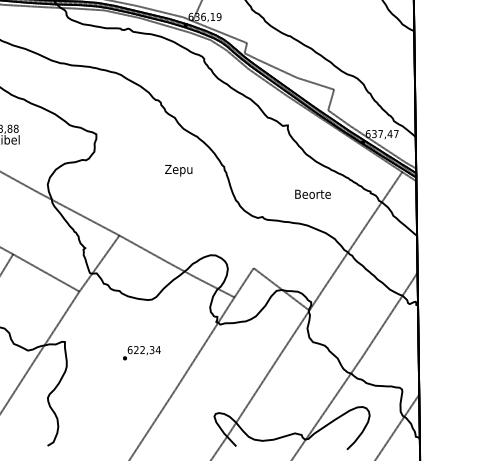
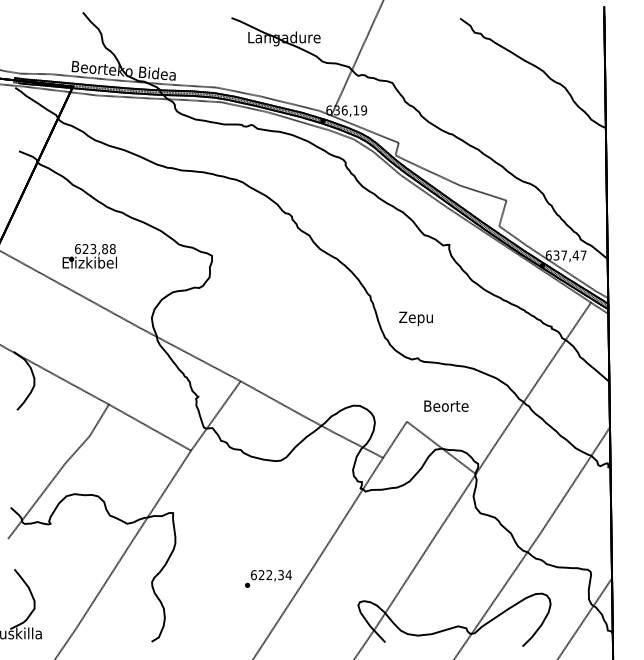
text: (178, 170) -> (415, 318), moved
text: (313, 193) -> (446, 405), moved
text: (141, 352) -> (268, 578), moved

